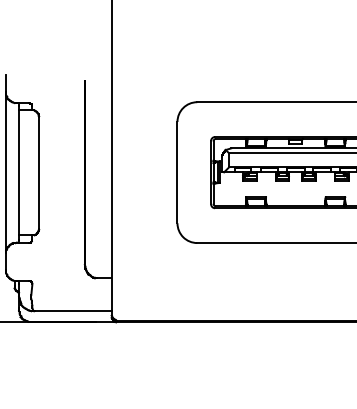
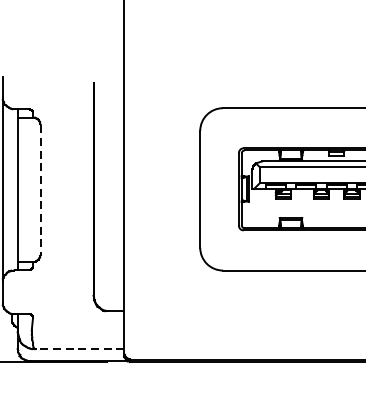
line: (39, 172) -> (41, 189), solid -> dashed
line: (73, 311) -> (80, 349), solid -> dashed

